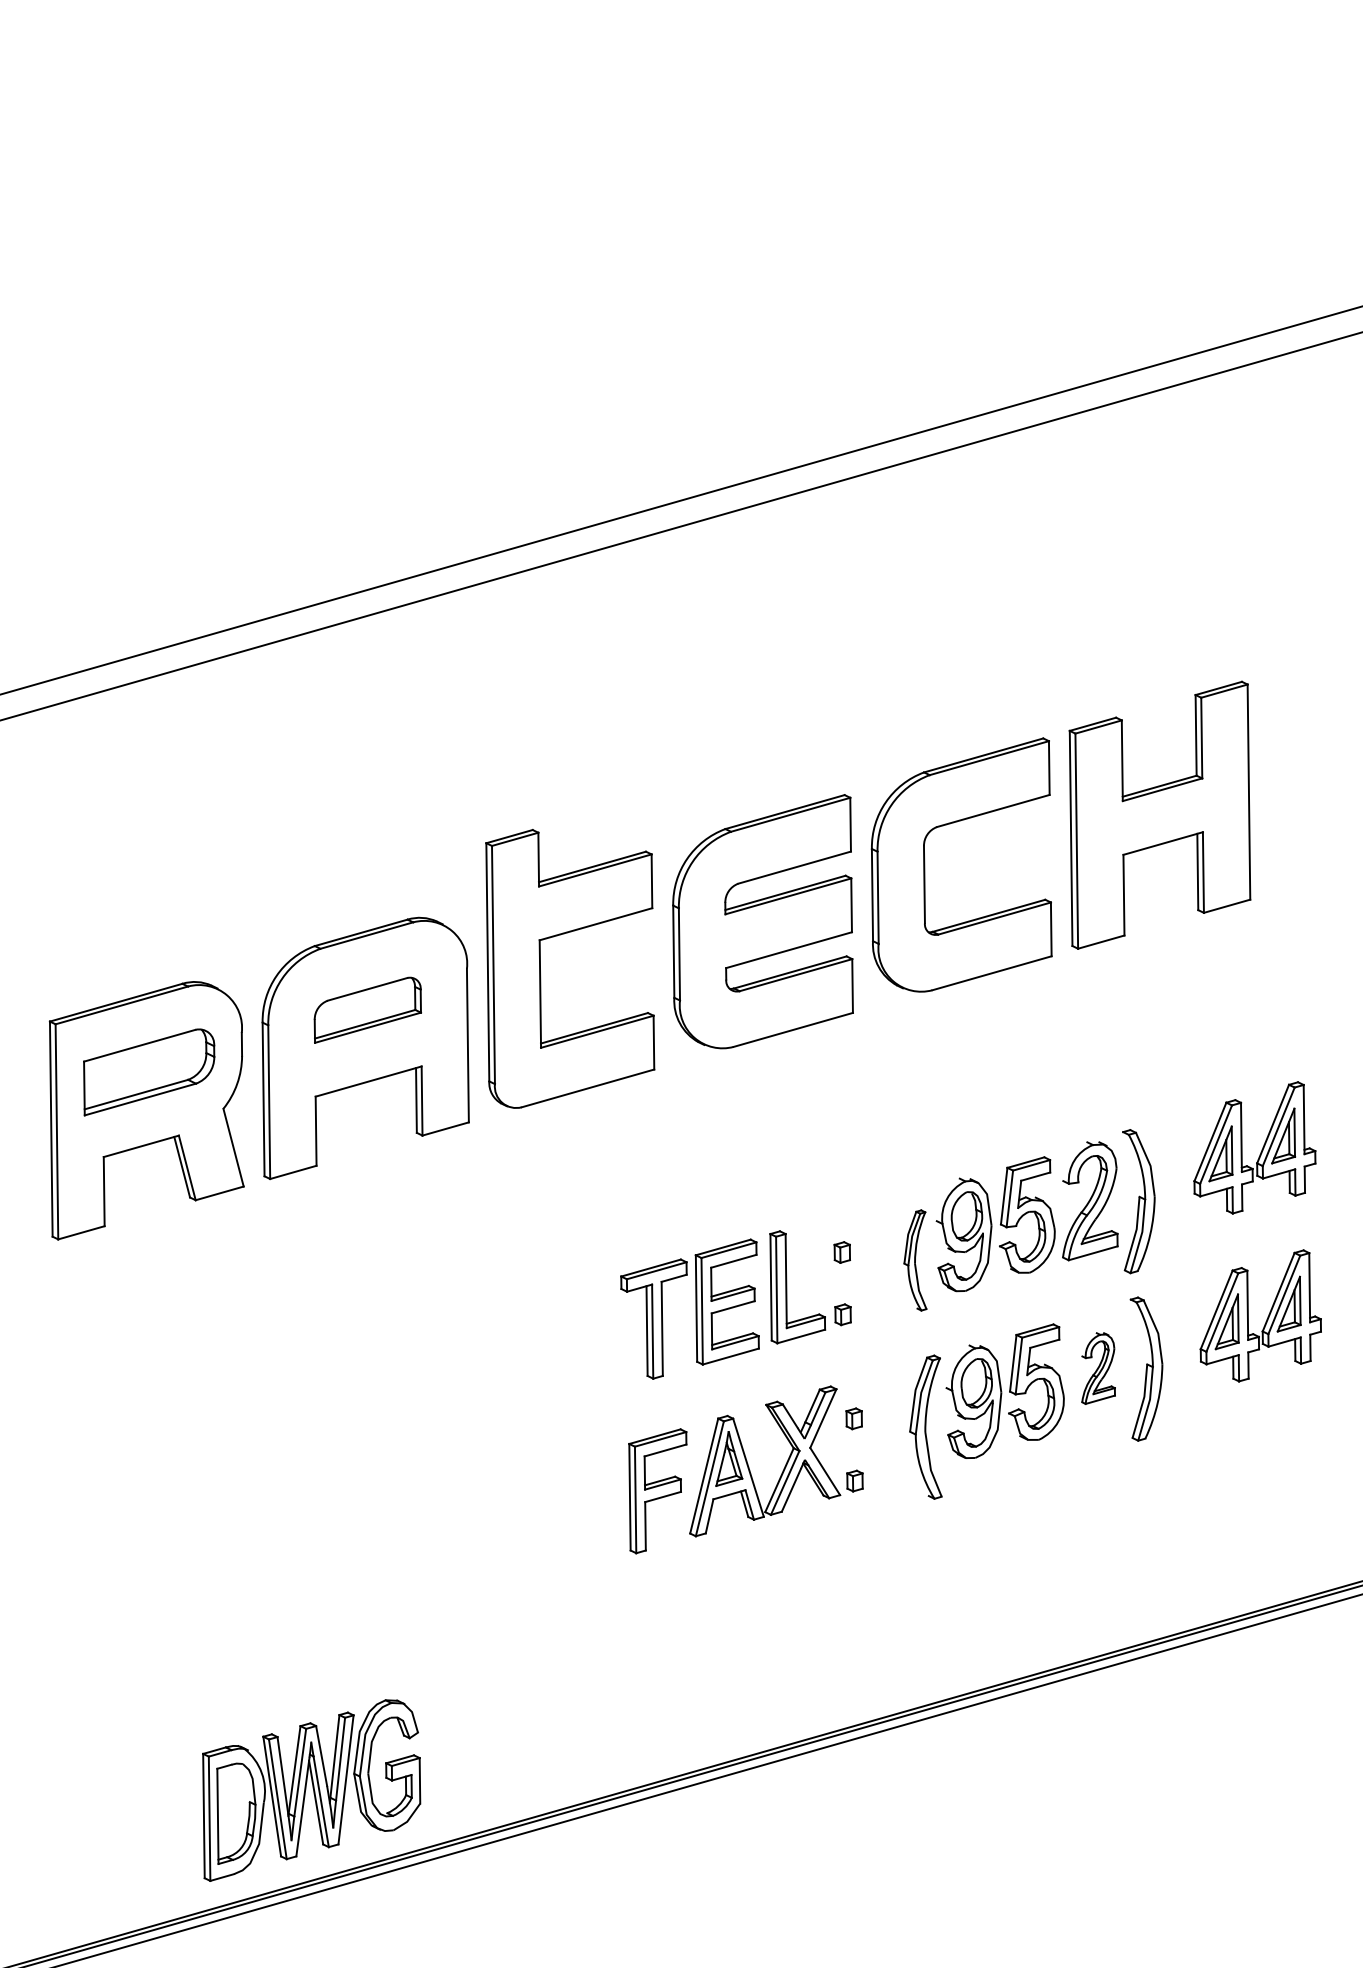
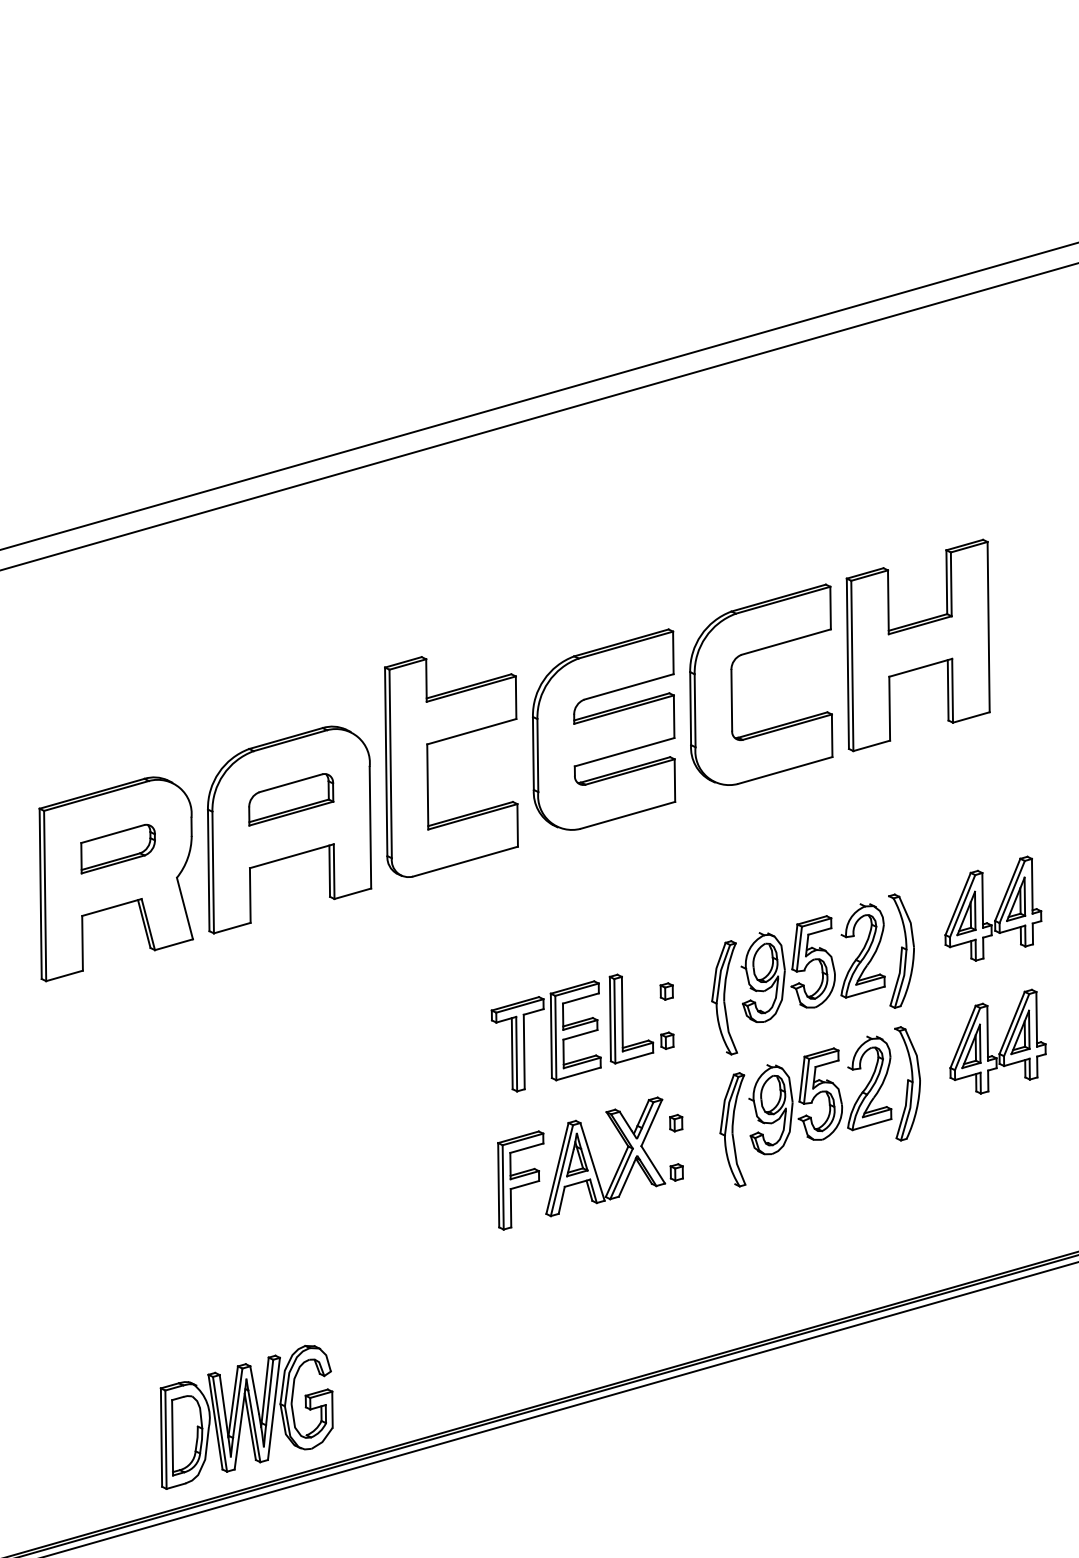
part: (148, 1072) -> (117, 849), size x0.71
part: (915, 1260) -> (724, 997), size x1.43
part: (1098, 1368) -> (869, 1083), size x1.67

